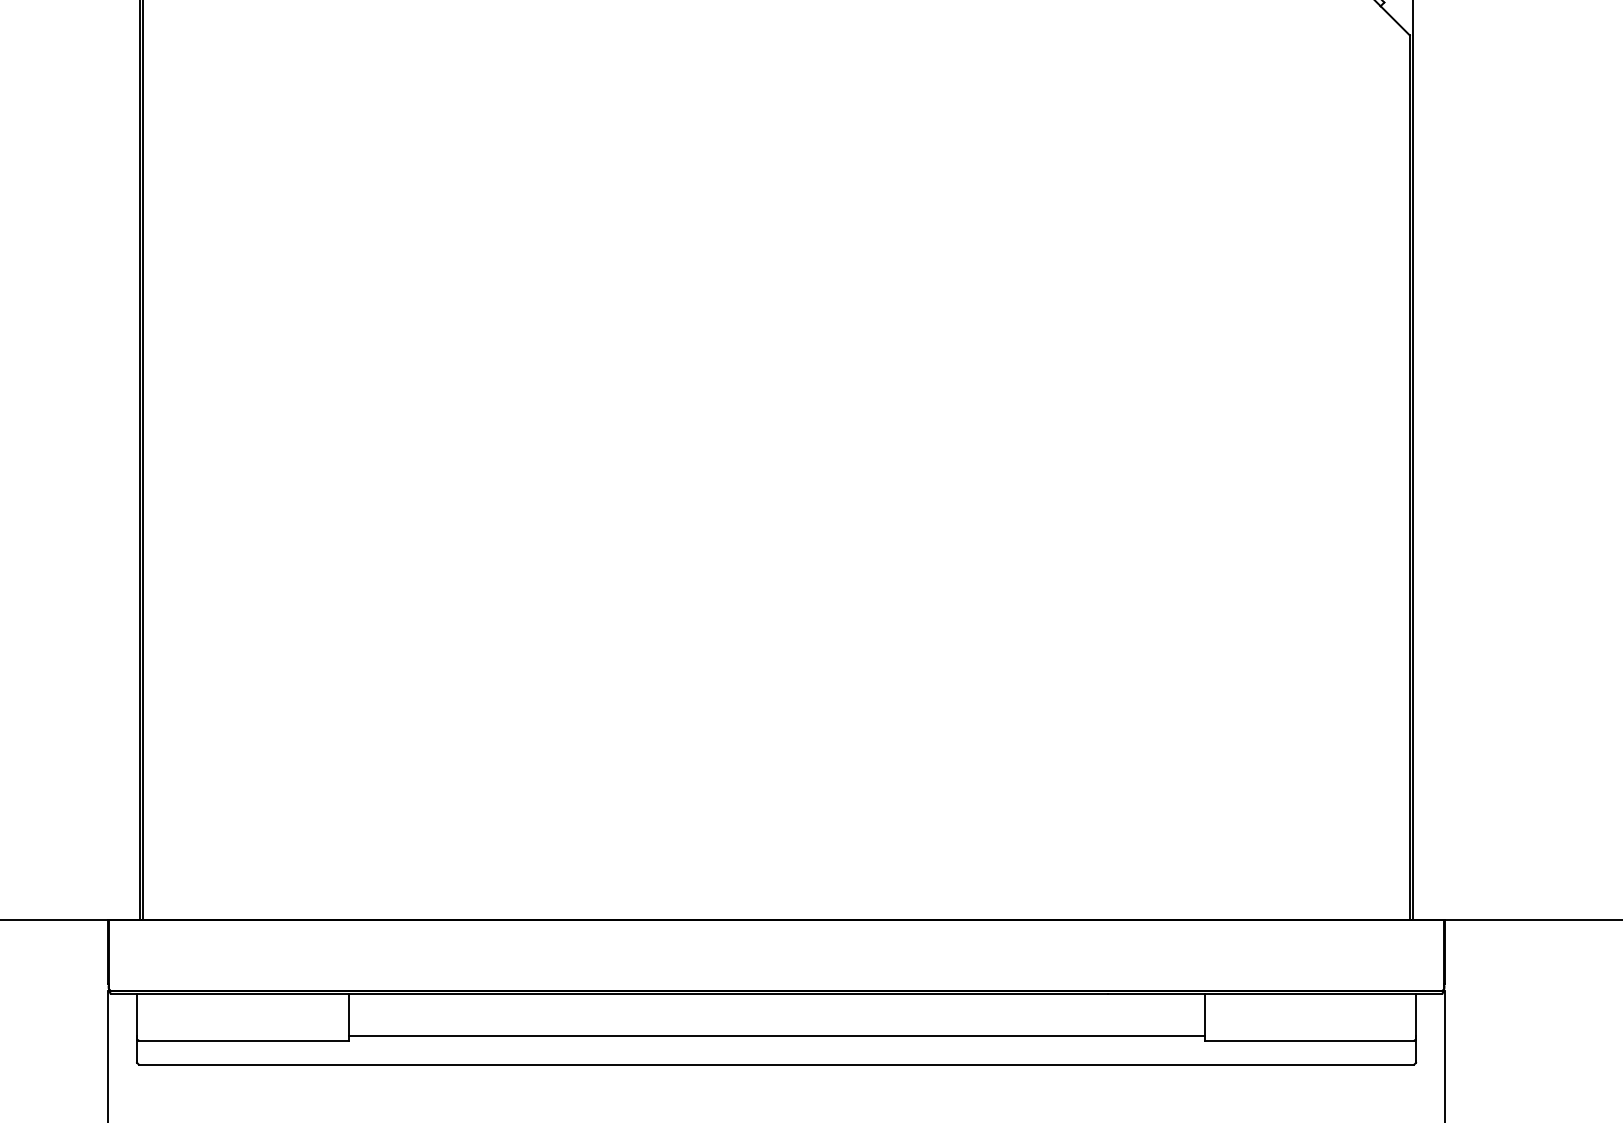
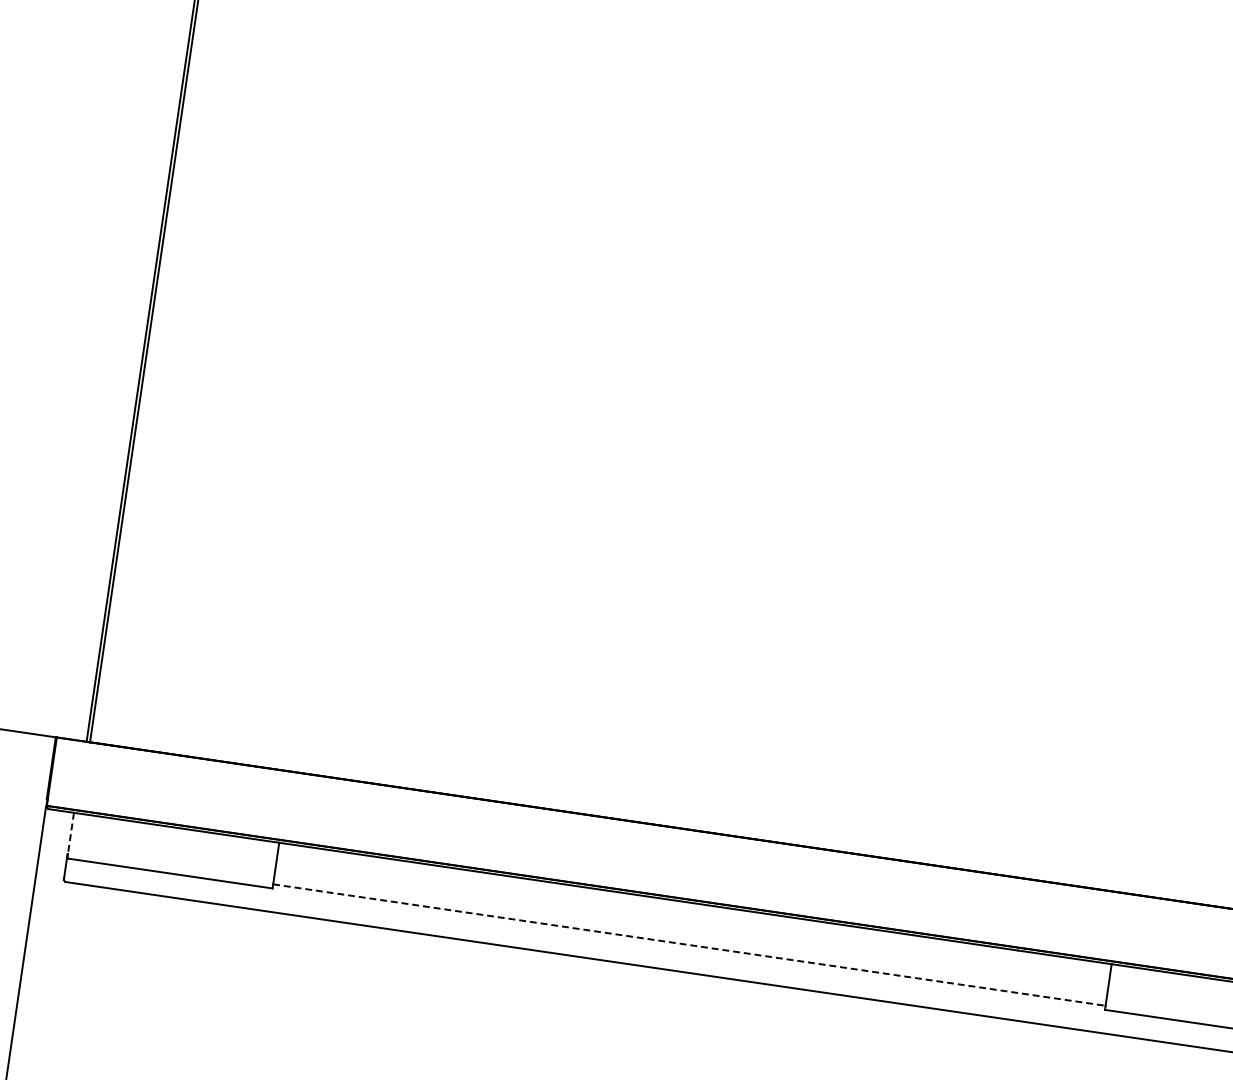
line: (137, 1015) -> (70, 834), solid -> dashed
line: (777, 1036) -> (690, 945), solid -> dashed

